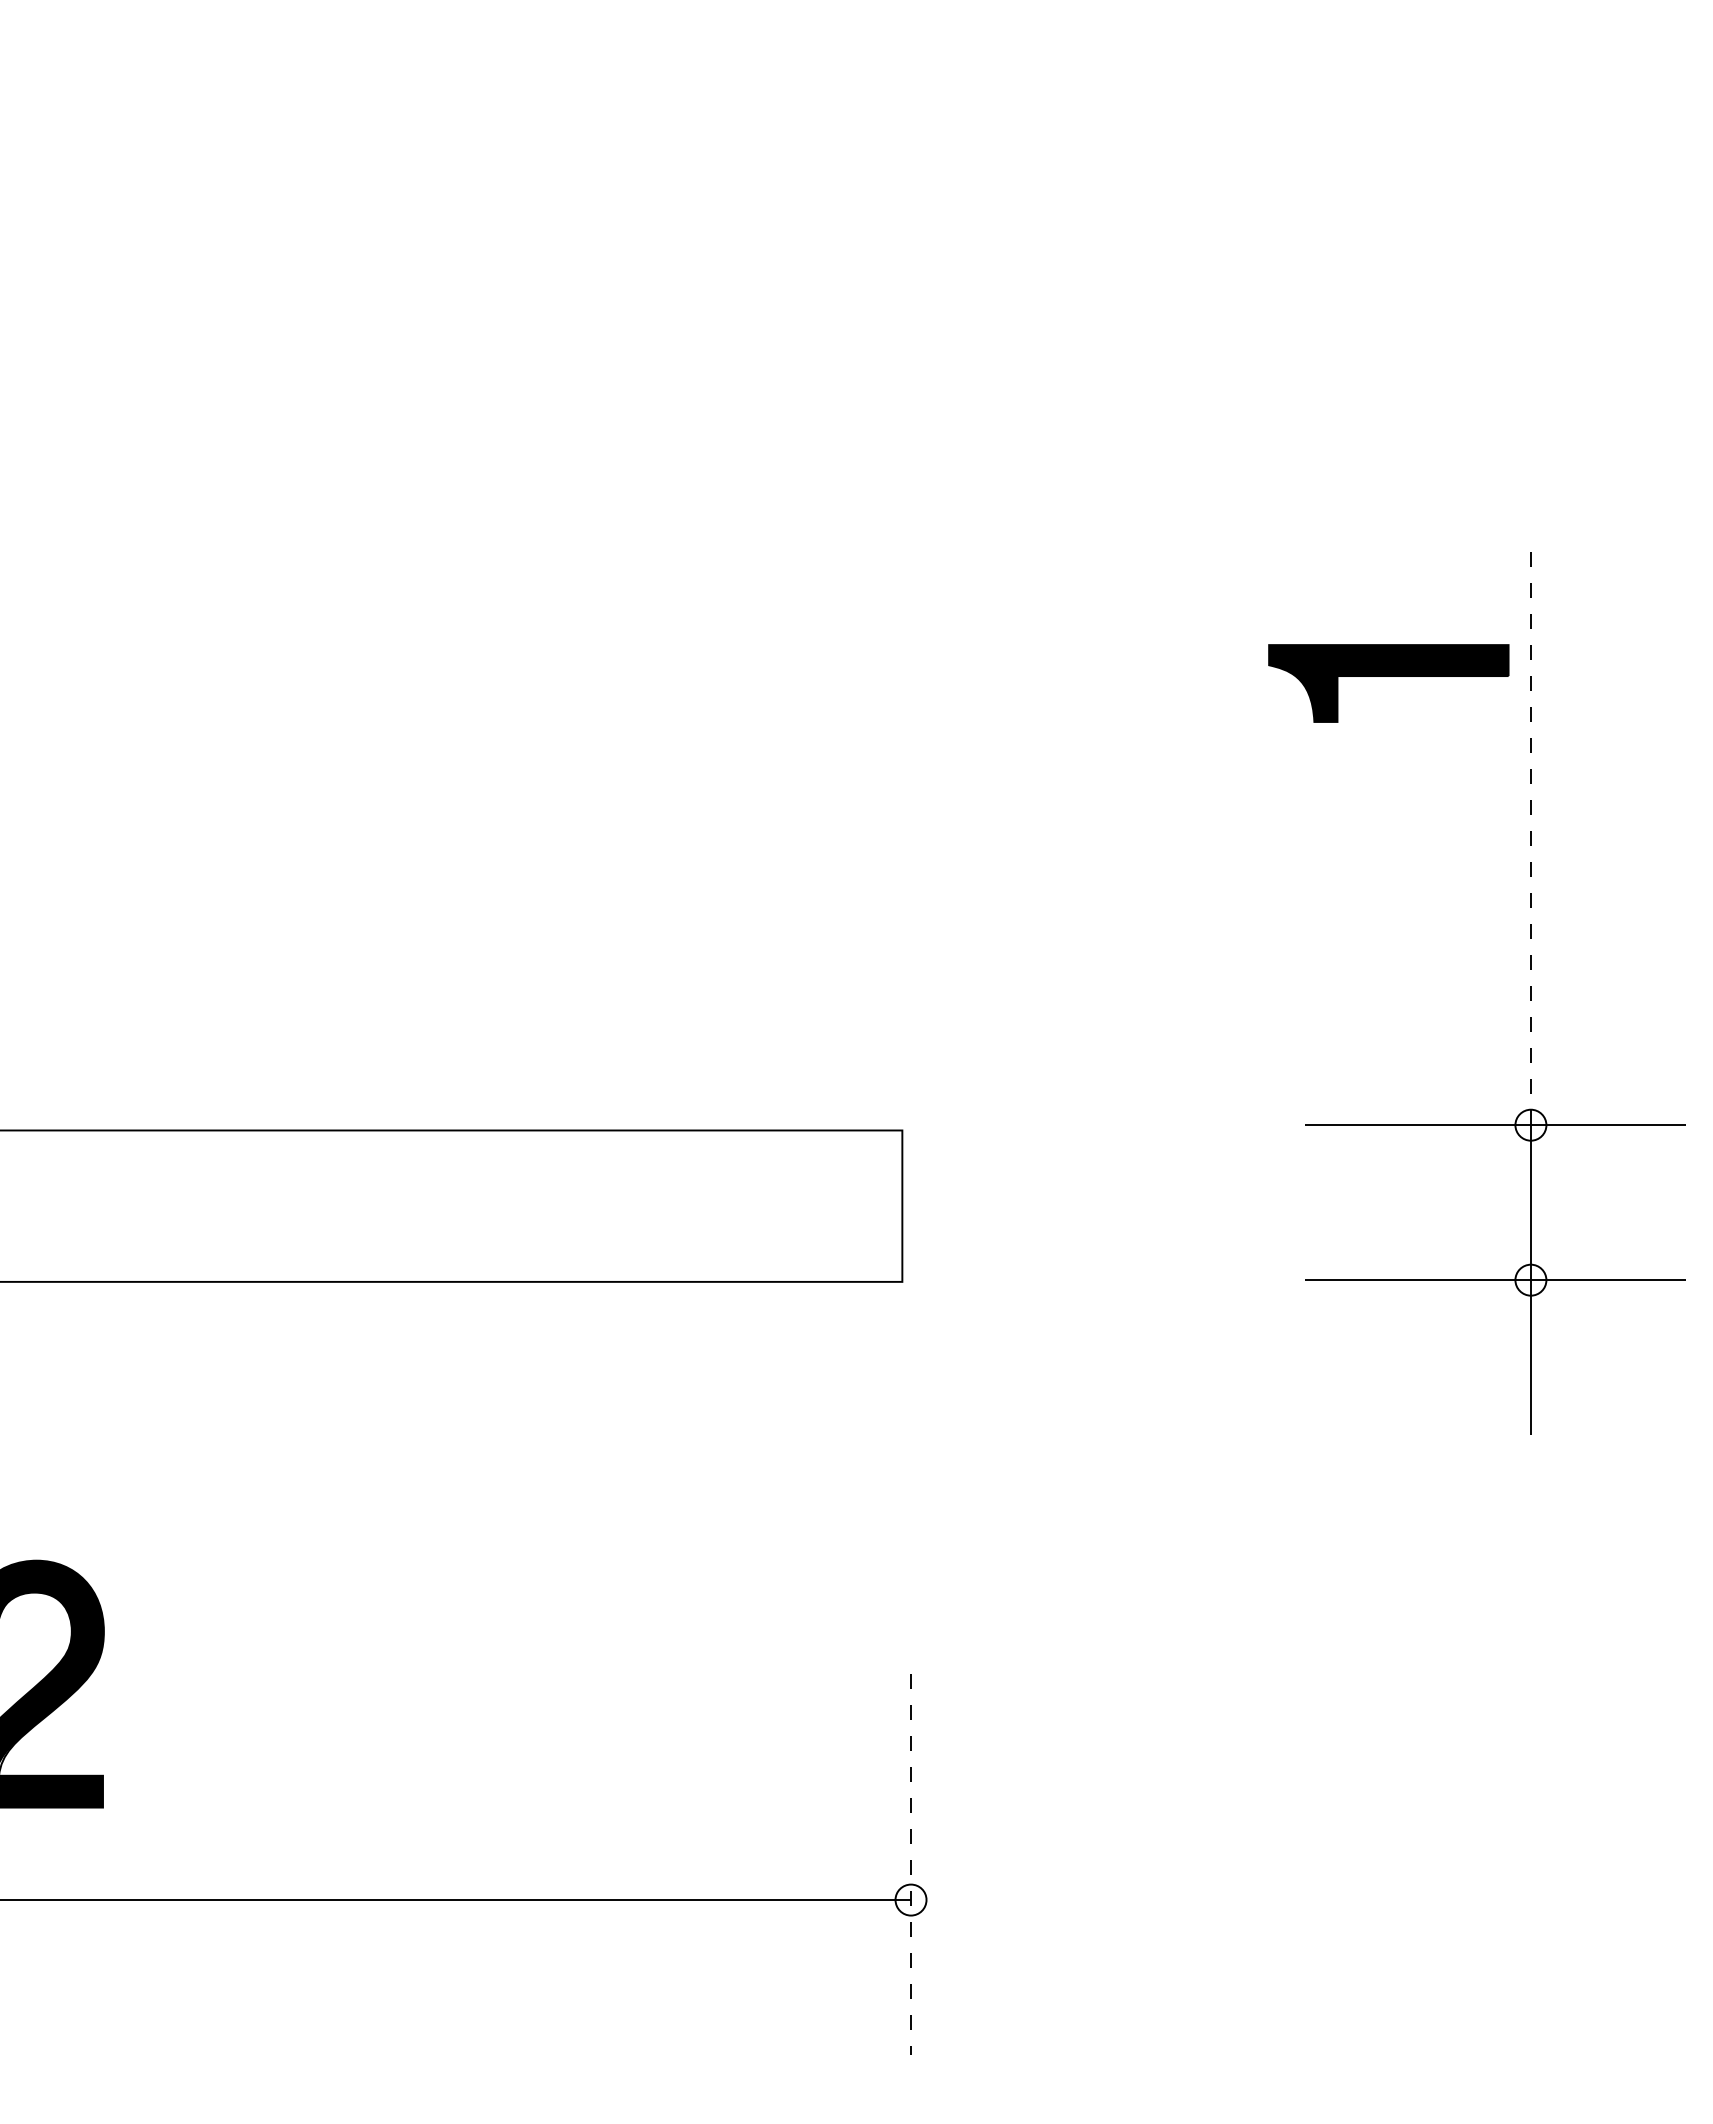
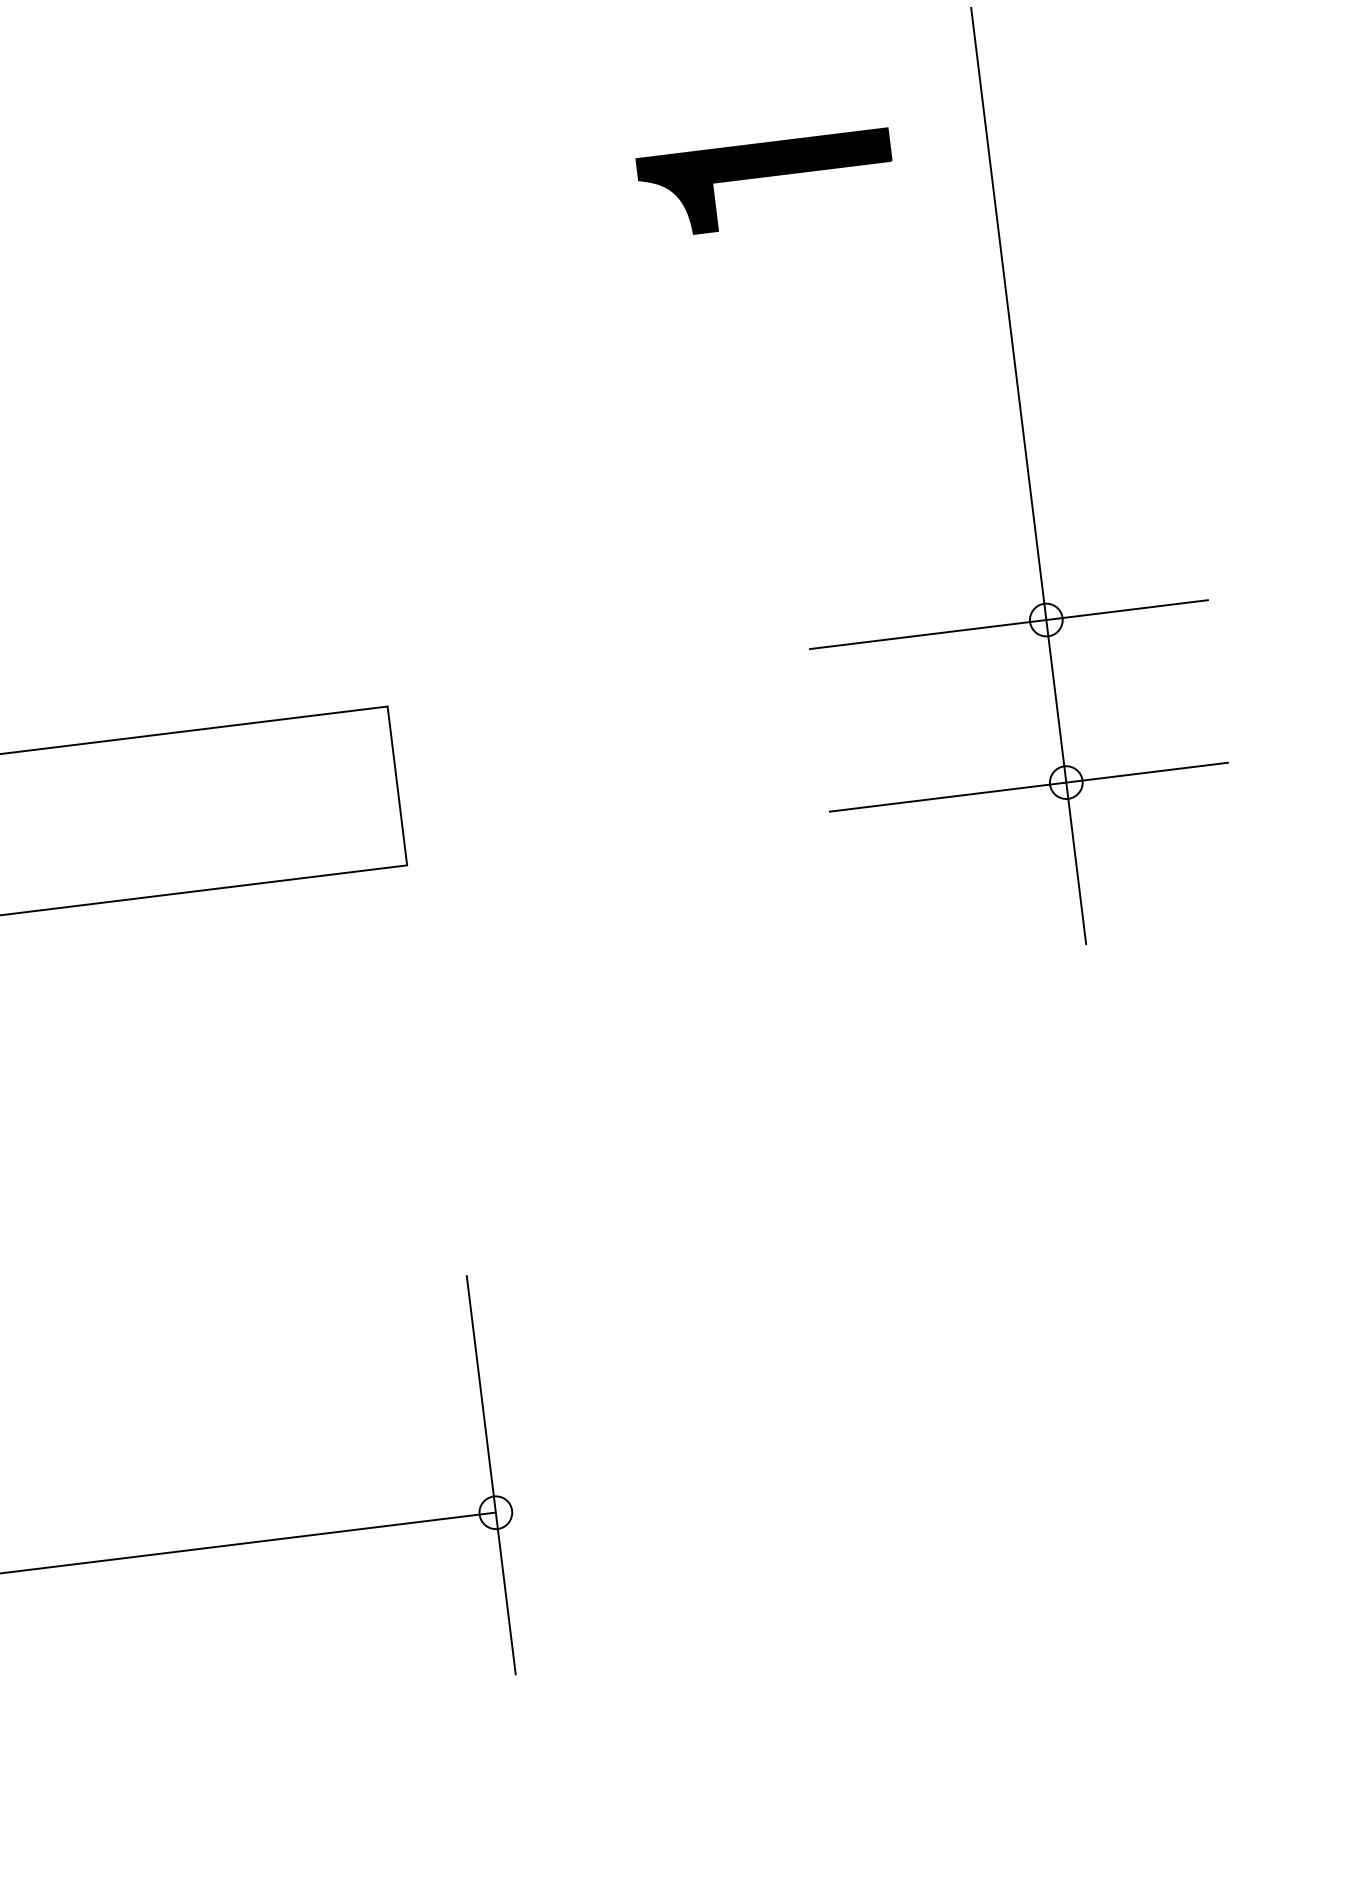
part: (1388, 676) -> (765, 176), moved
line: (1530, 832) -> (1008, 313), dashed -> solid
line: (911, 1864) -> (491, 1475), dashed -> solid

